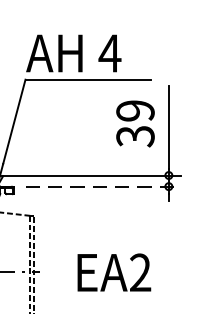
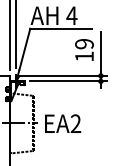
text: (135, 136) -> (84, 56), 39 -> 19
line: (105, 186) -> (69, 81), dashed -> solid
text: (115, 272) -> (63, 123), moved

